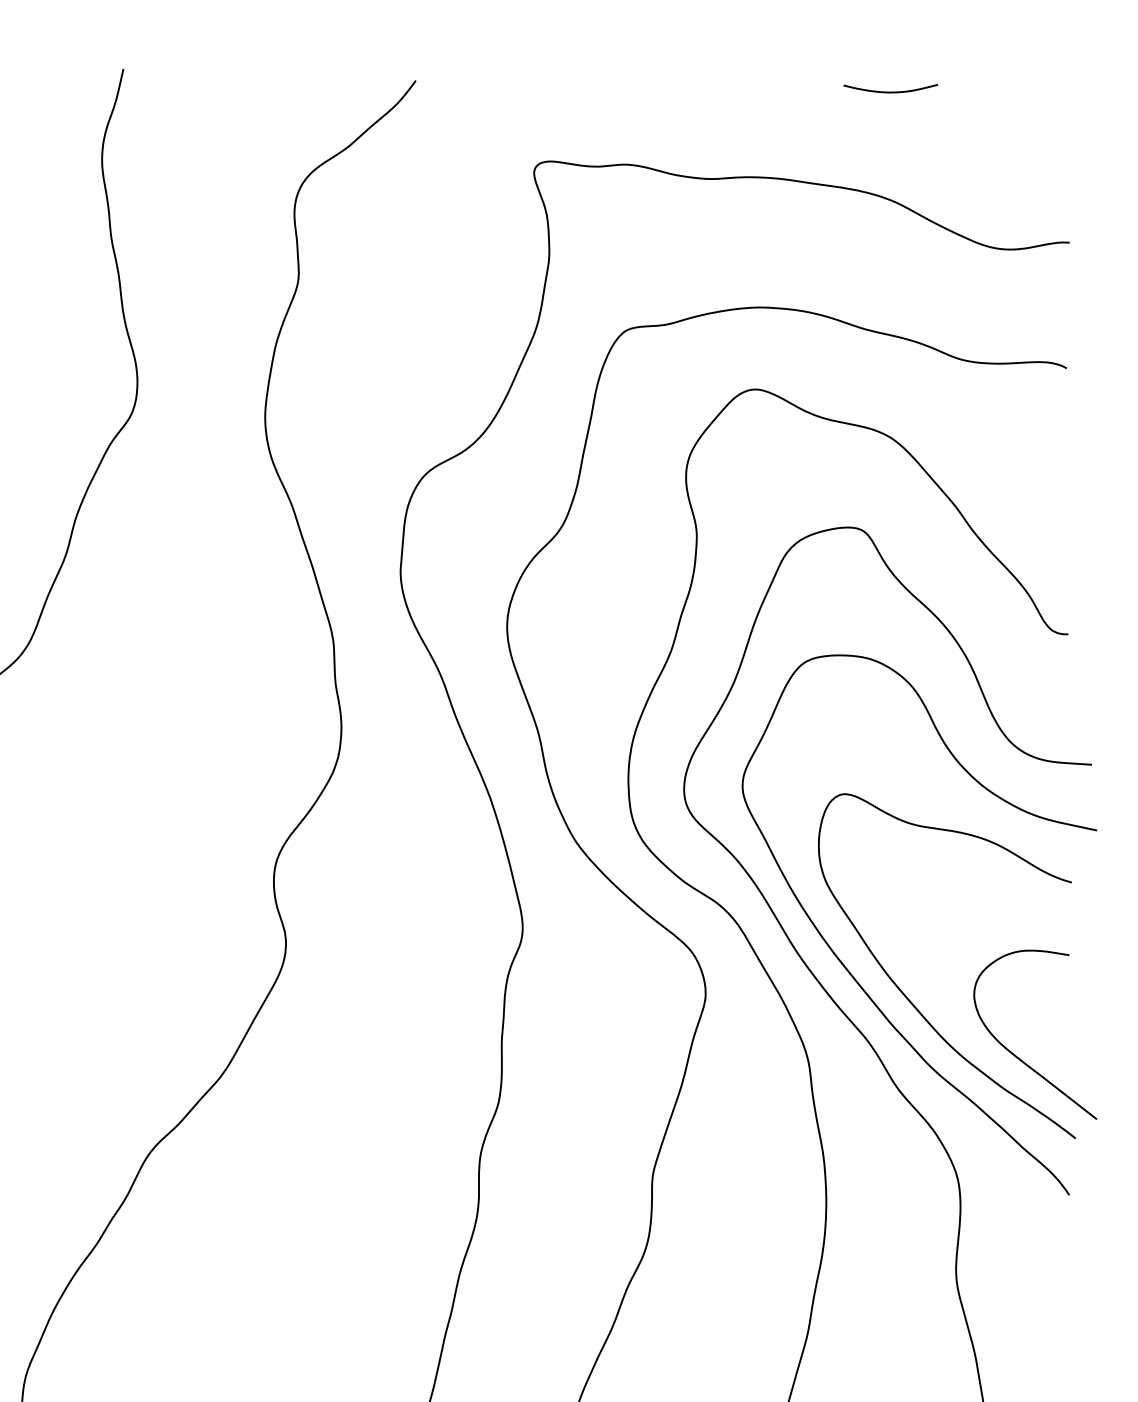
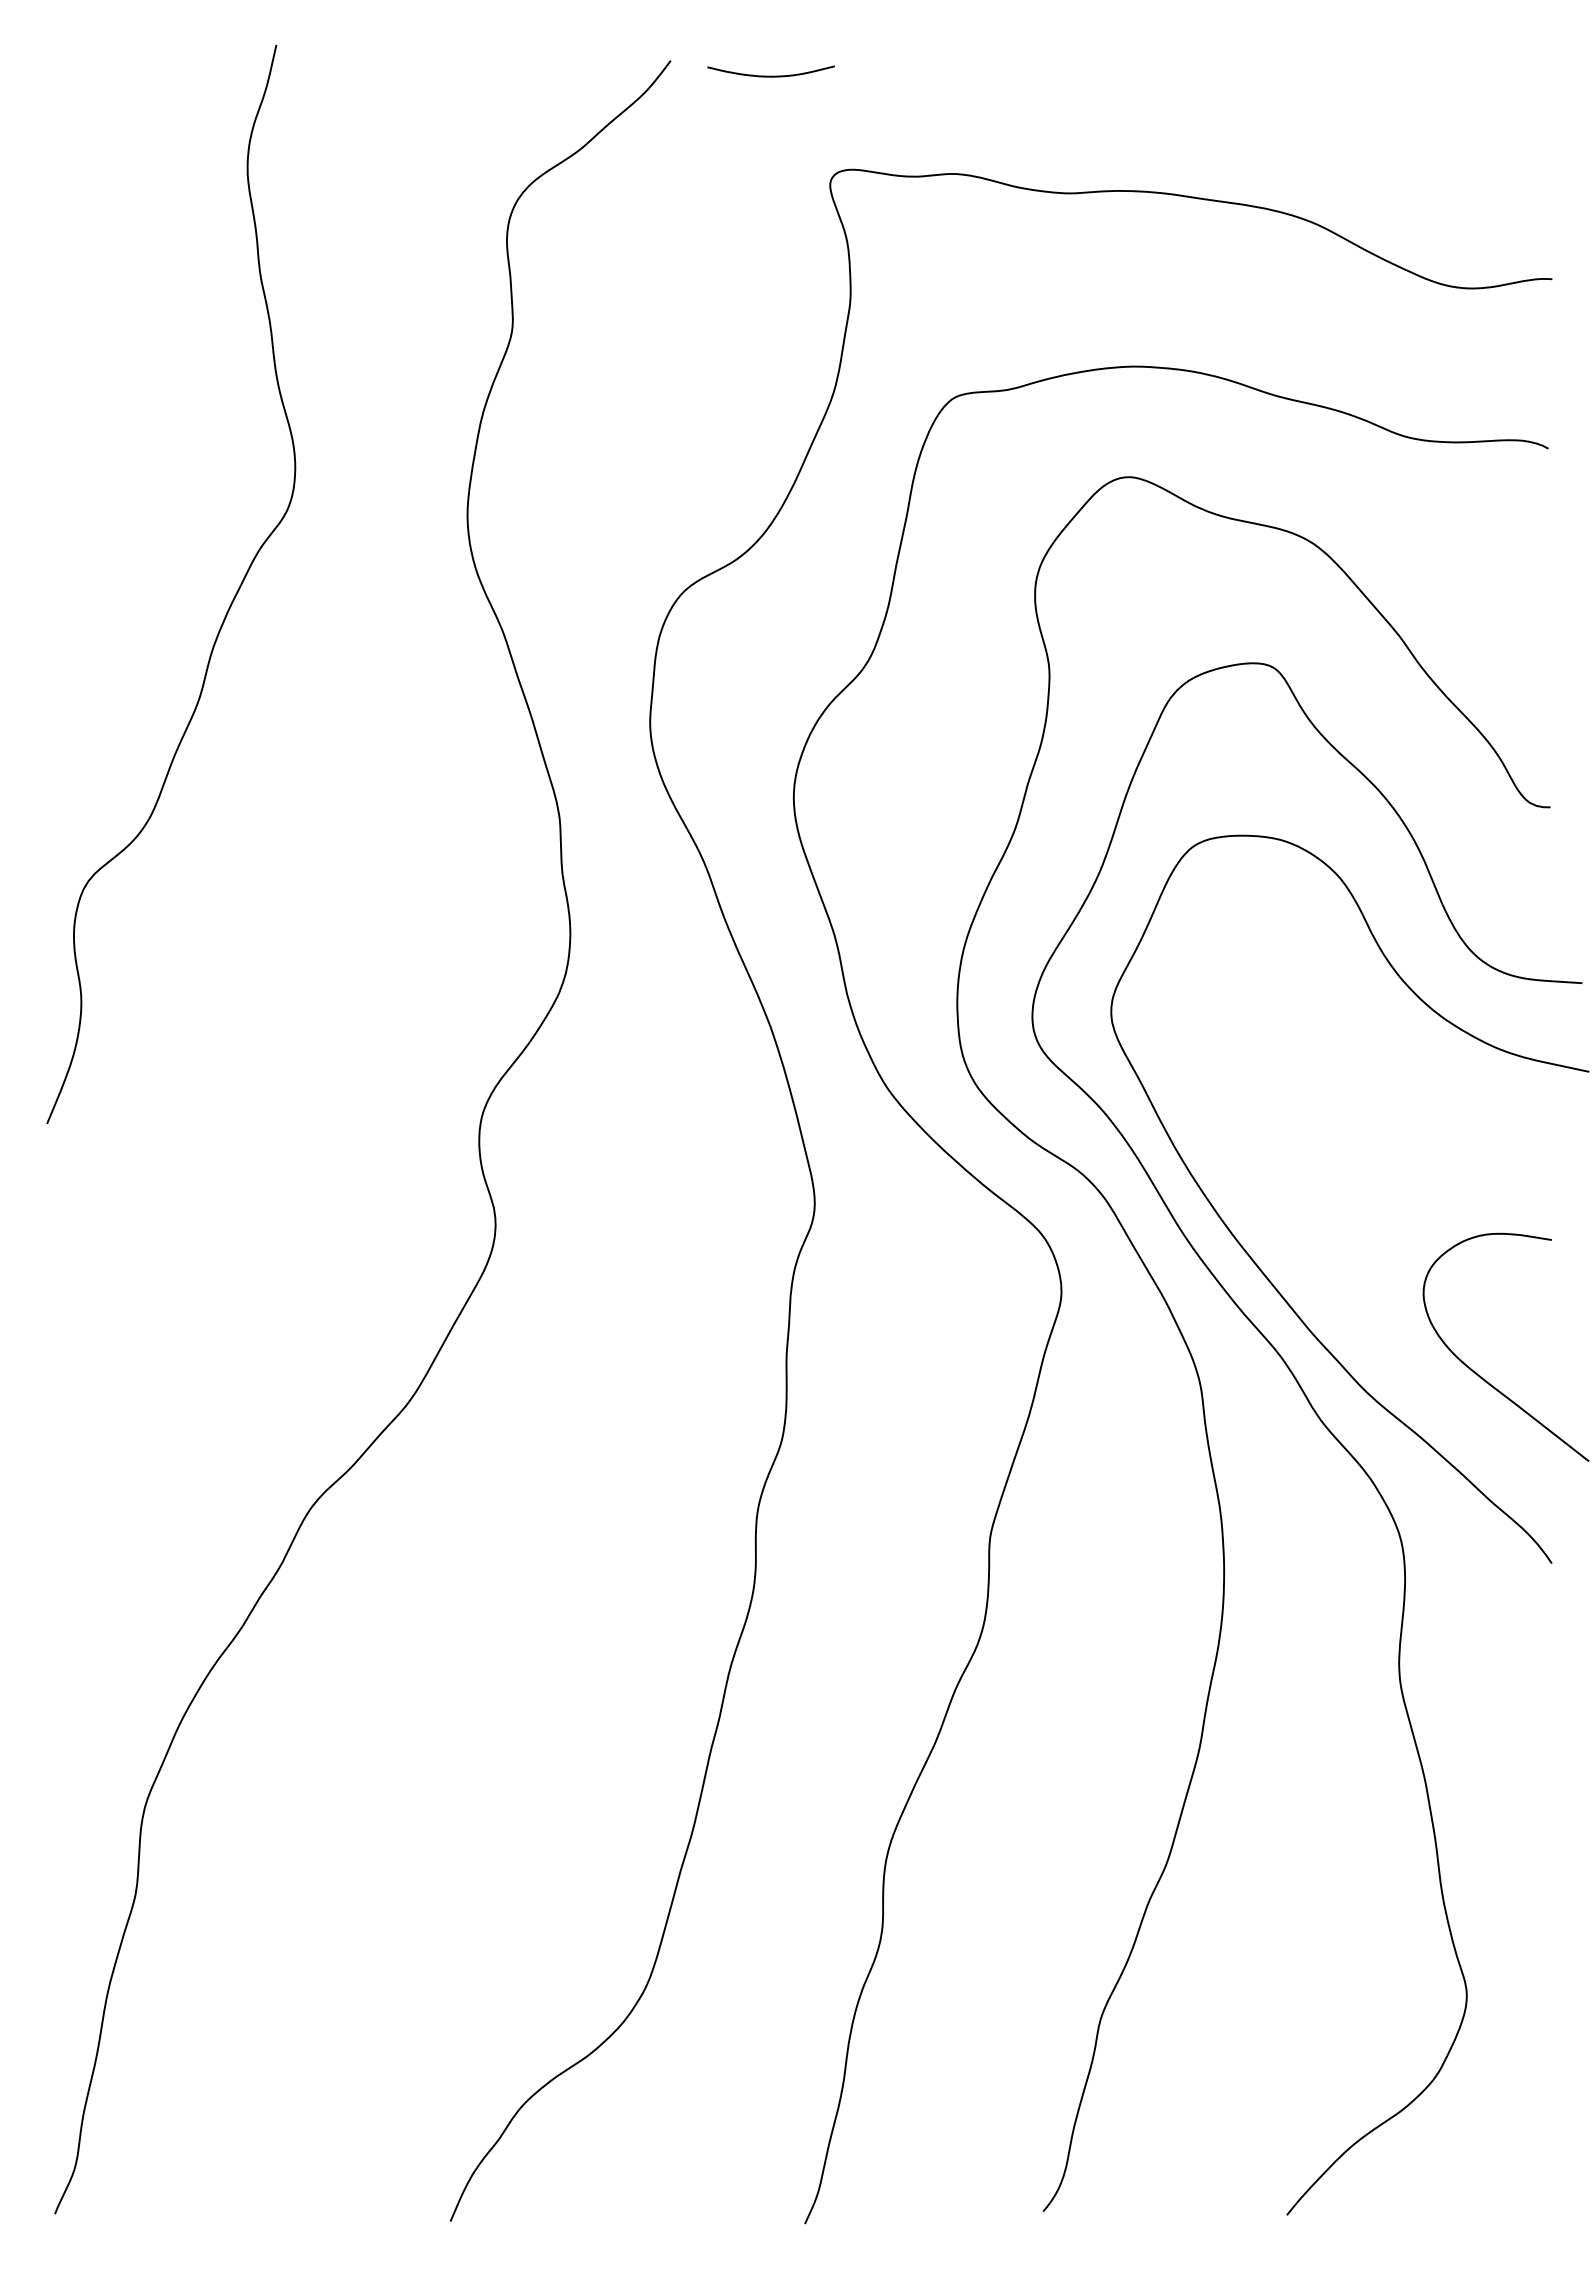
curve: (890, 91) -> (770, 75), moved
curve: (907, 997) -> (1333, 1296), removed

